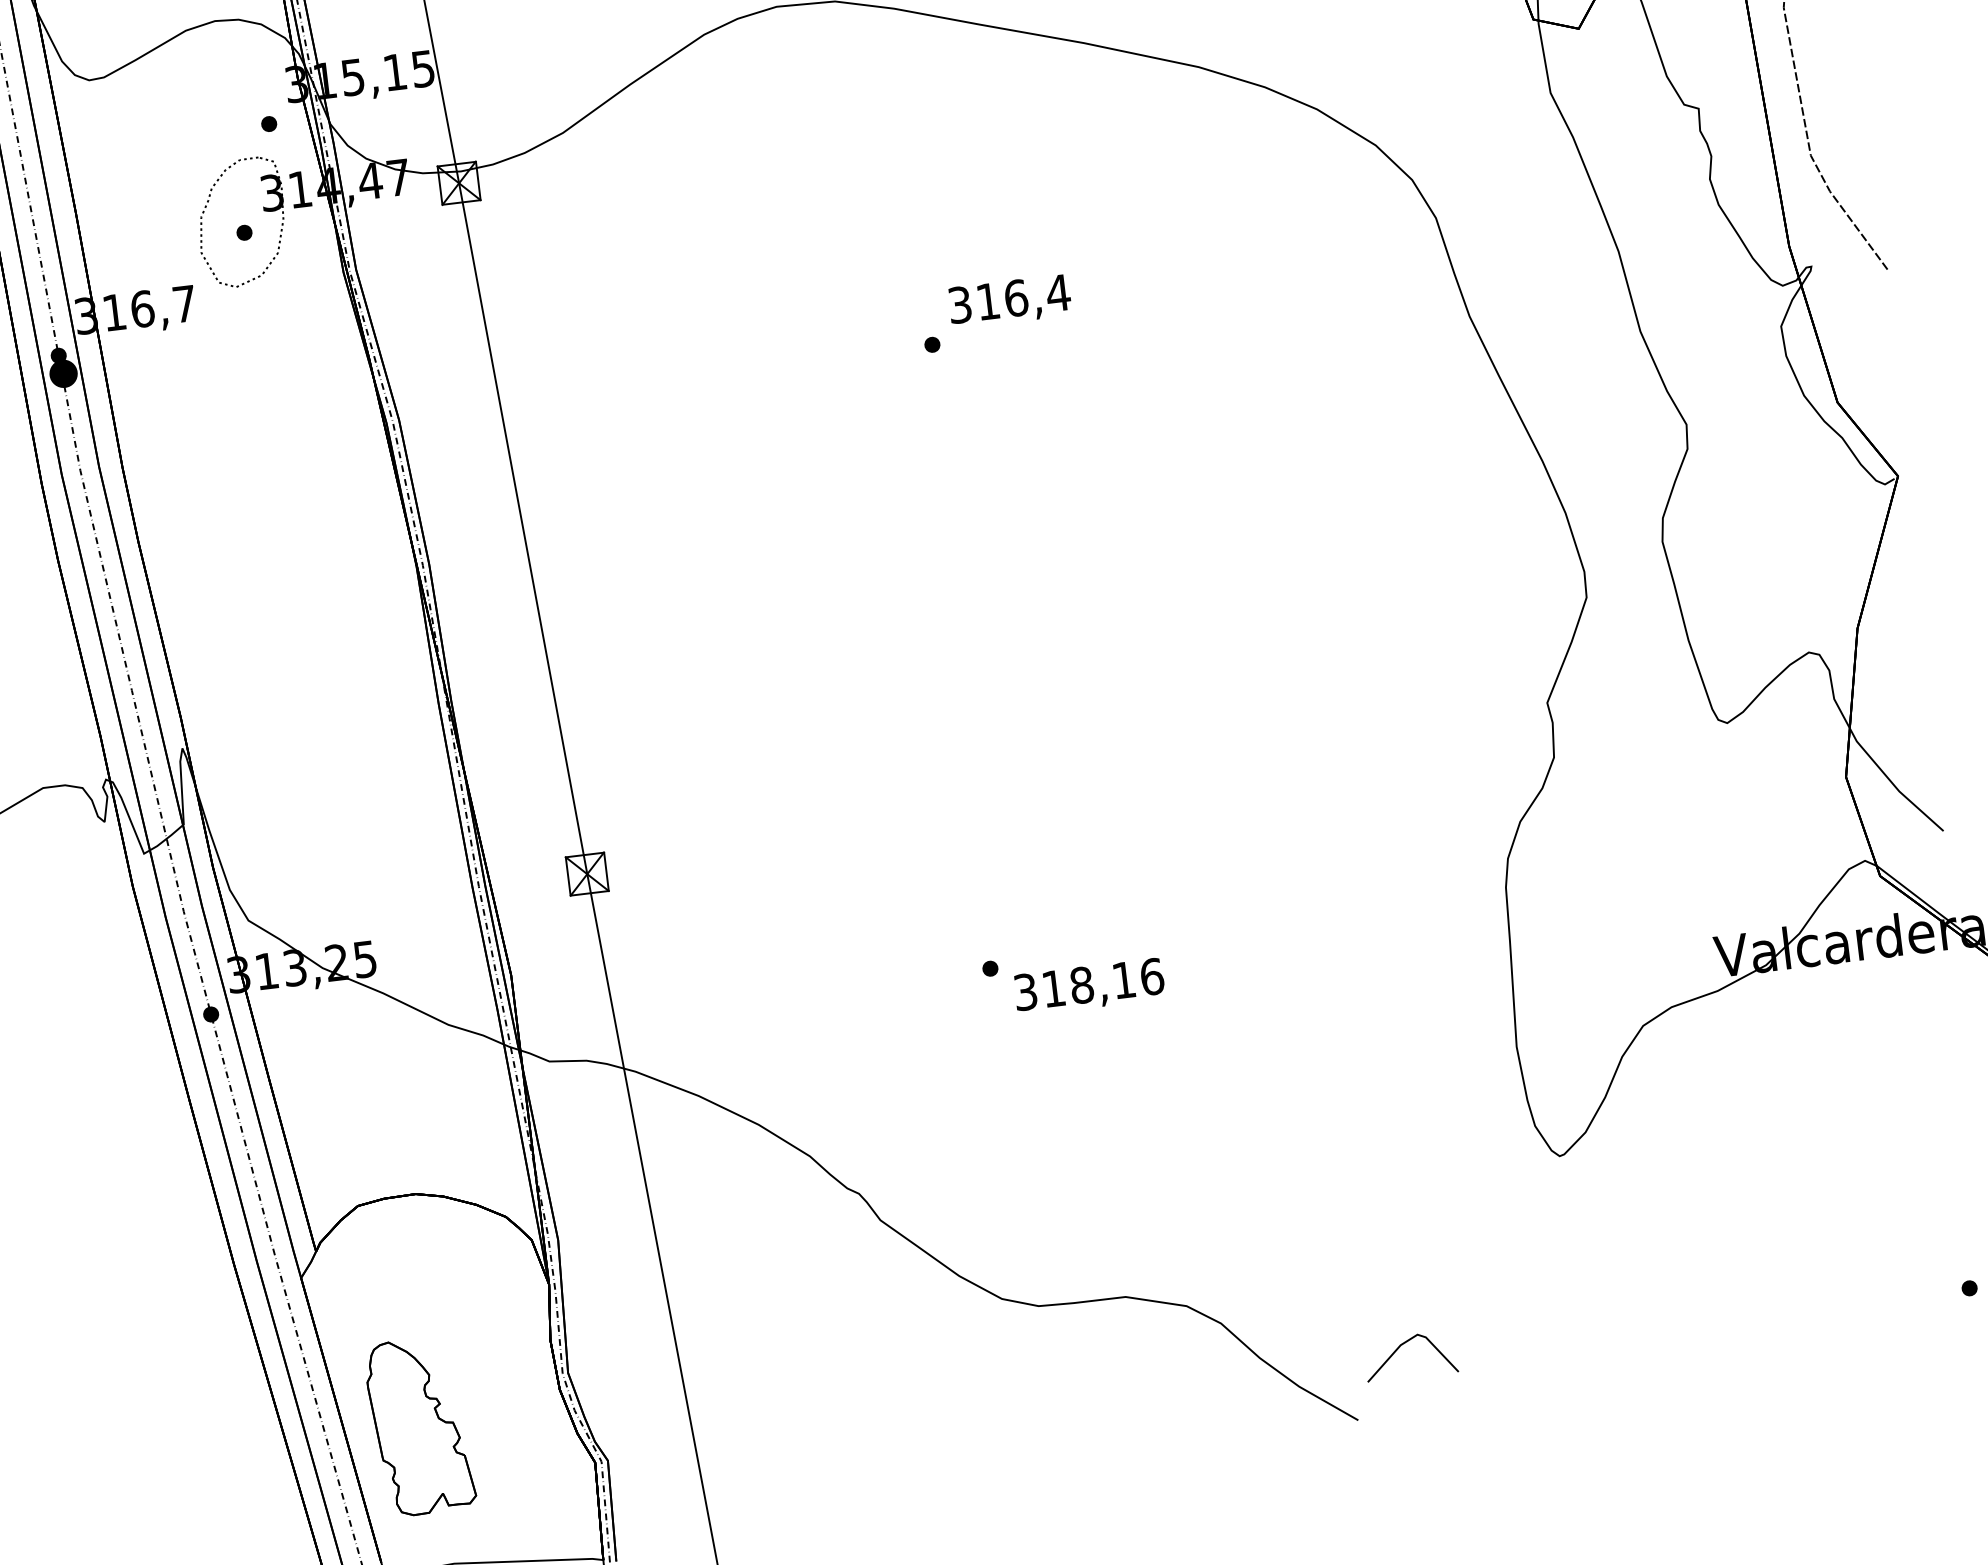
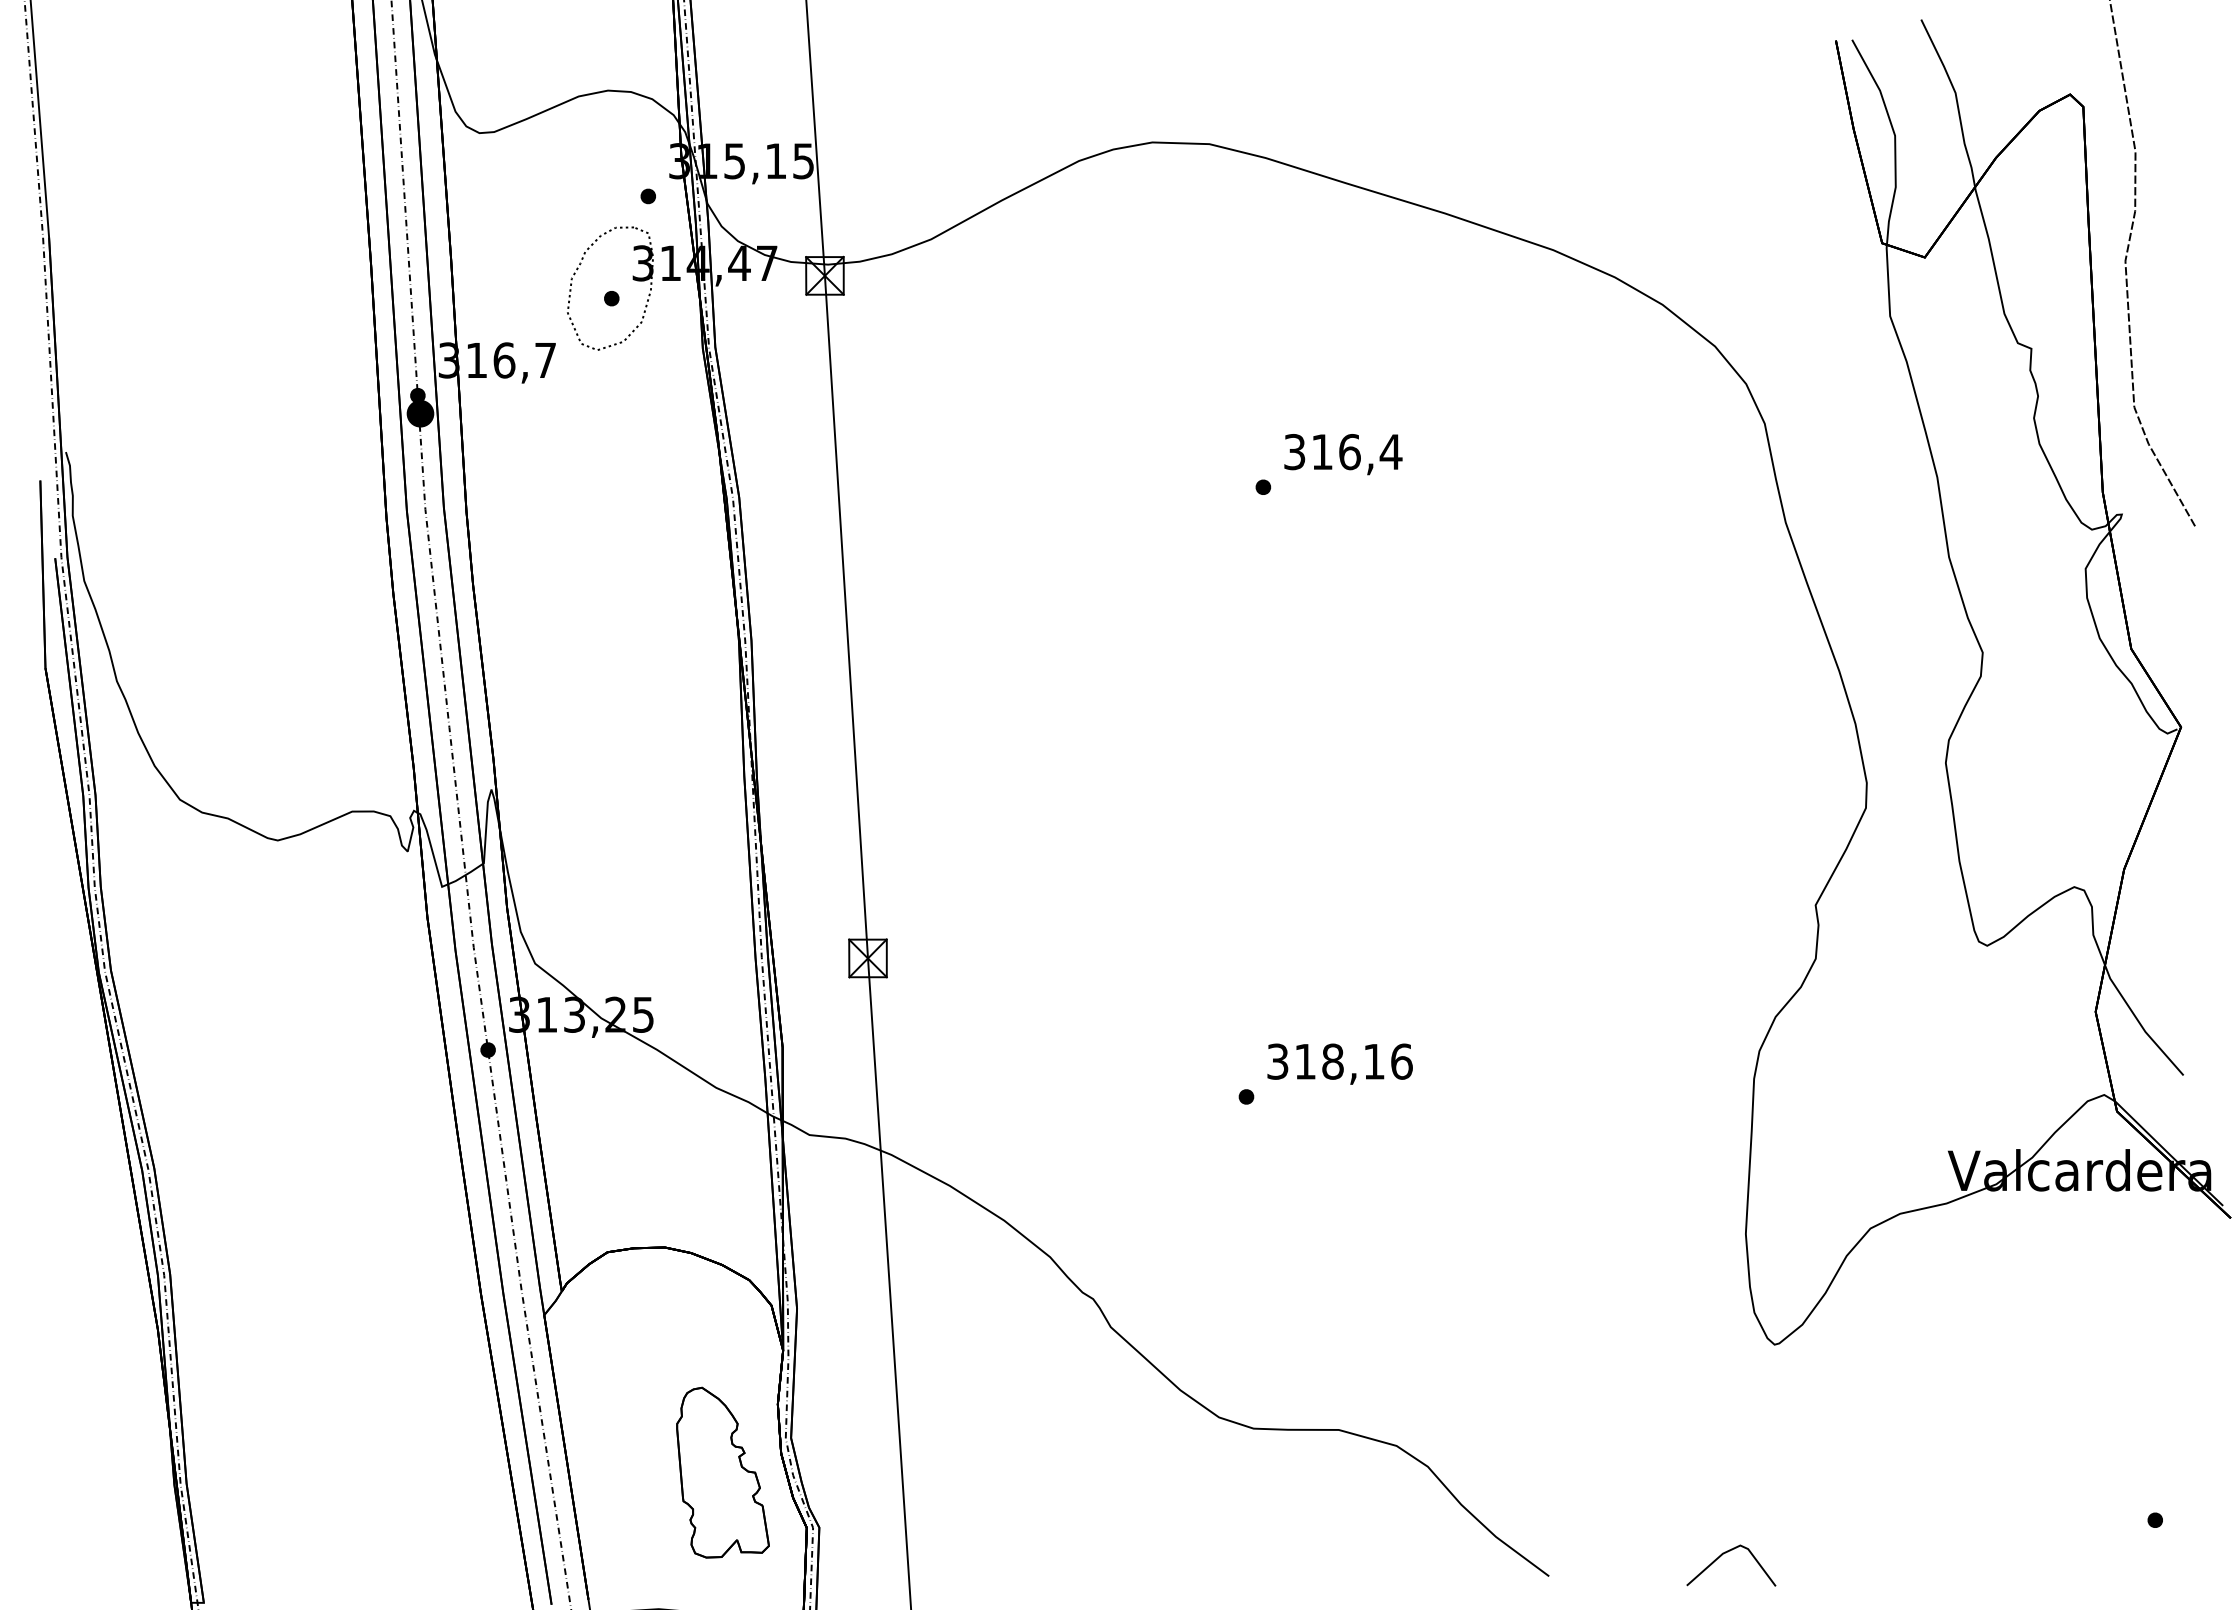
text: (1088, 986) -> (1339, 1063), moved
line: (1406, 1343) -> (1728, 1552), moved
part: (419, 1426) -> (722, 1472), moved

